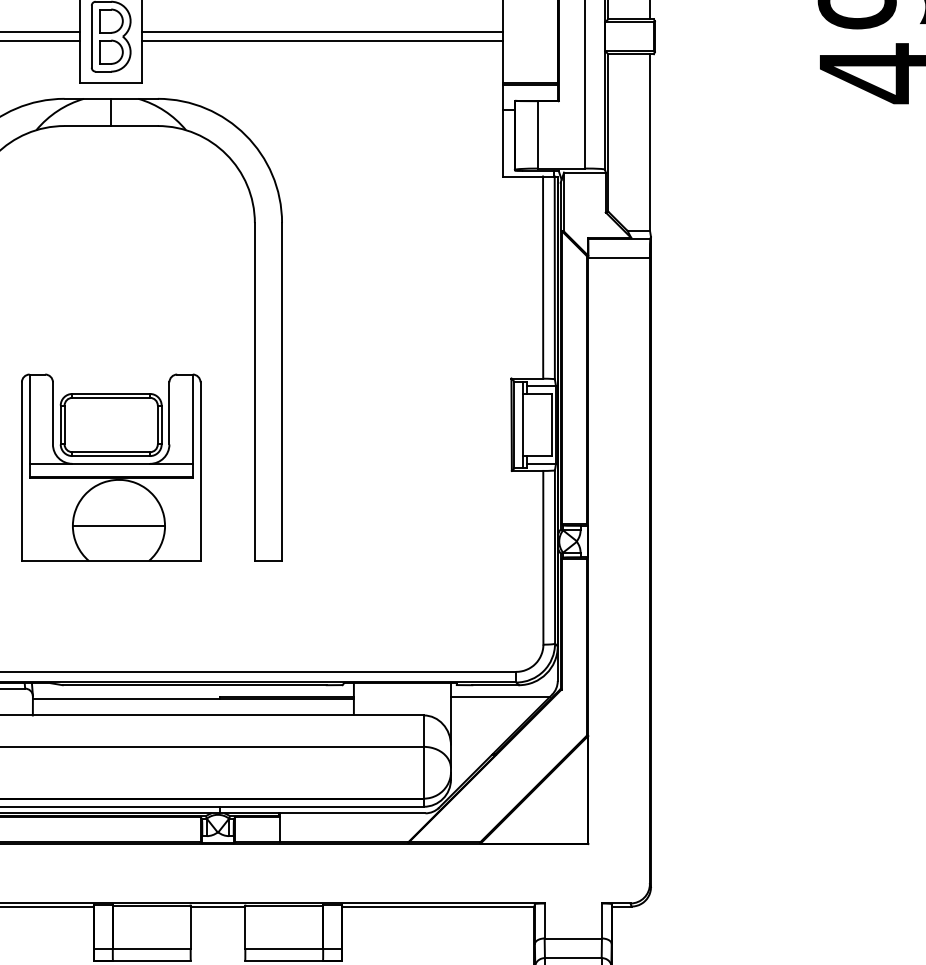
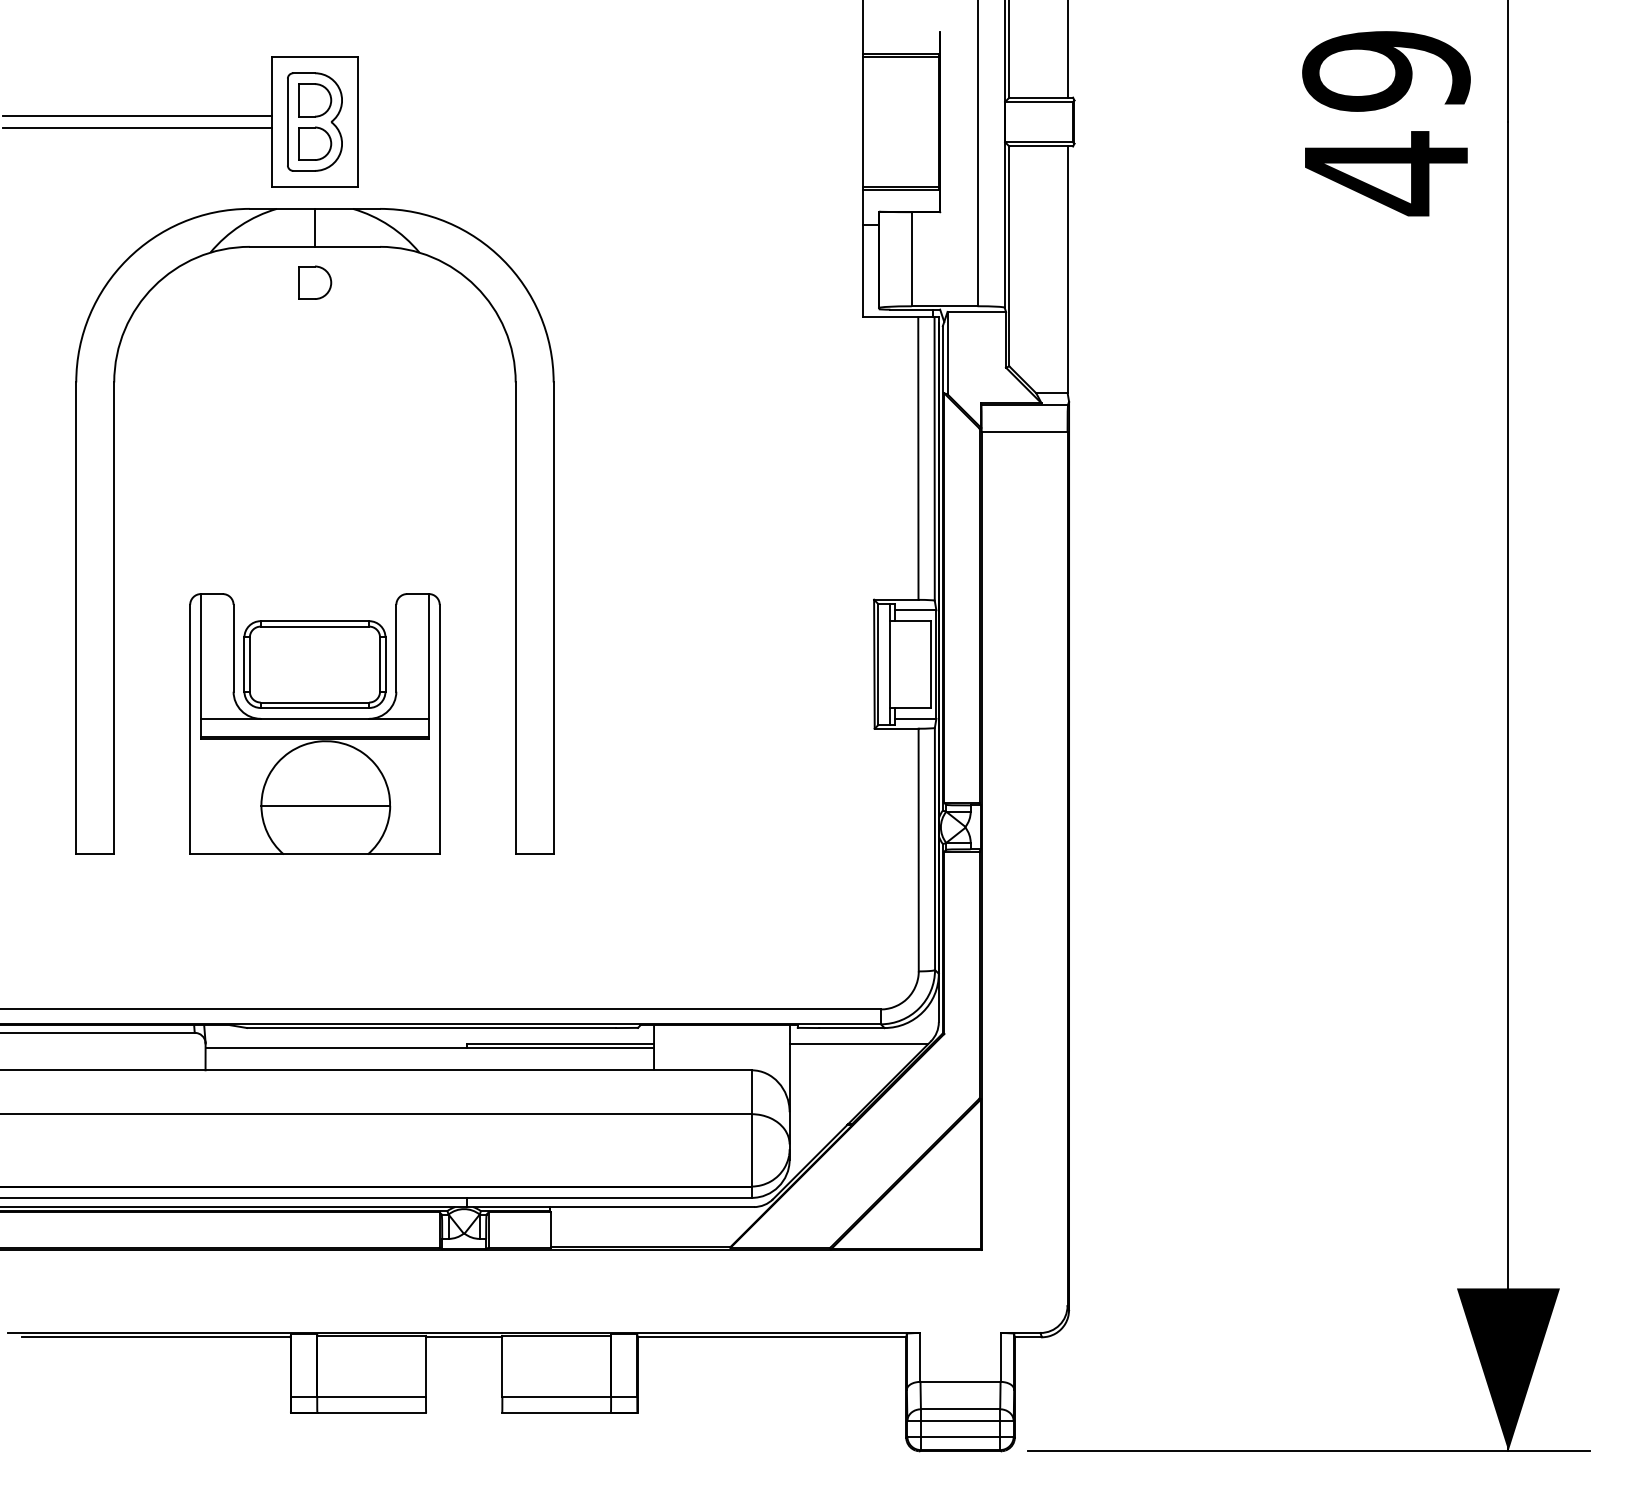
line: (322, 32) -> (610, 115), removed
line: (322, 41) -> (610, 128), removed
part: (111, 151) -> (315, 282), added

